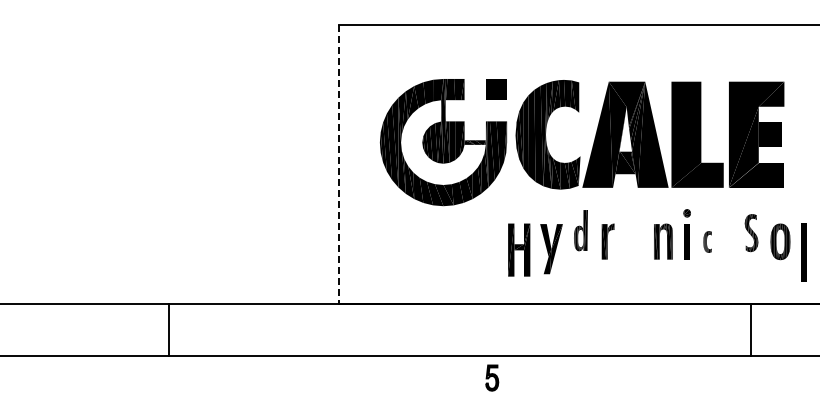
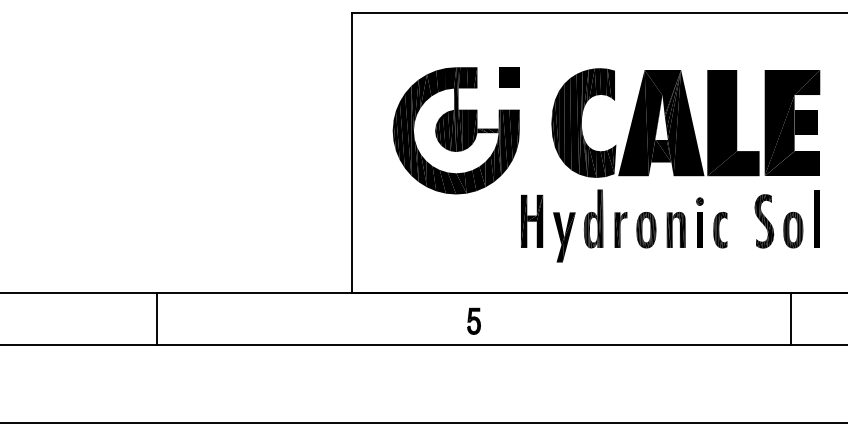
part: (649, 134) -> (685, 122), moved
line: (338, 165) -> (351, 153), dashed -> solid
part: (580, 230) -> (593, 218), size x1.43
part: (751, 233) -> (764, 221), size x1.43
part: (633, 241) -> (646, 229), added
part: (707, 242) -> (720, 230), size x1.67
part: (519, 249) -> (532, 220), moved
part: (803, 252) -> (816, 218), moved
line: (168, 330) -> (156, 318), moved
line: (750, 330) -> (790, 318), moved
part: (491, 377) -> (473, 320), moved

